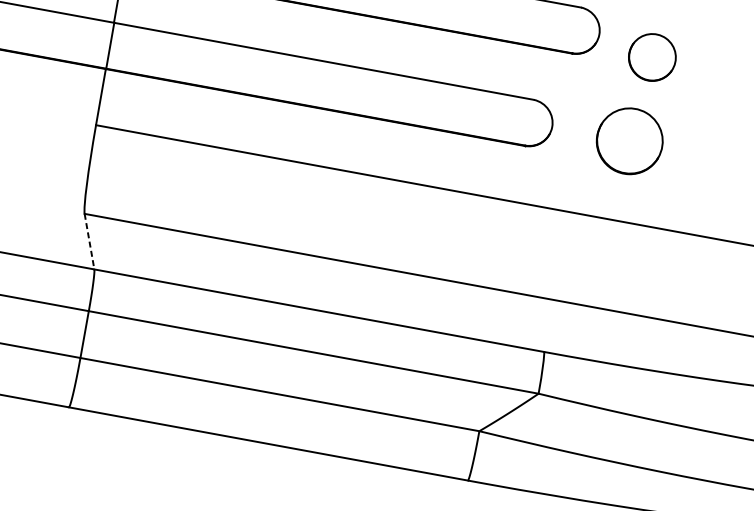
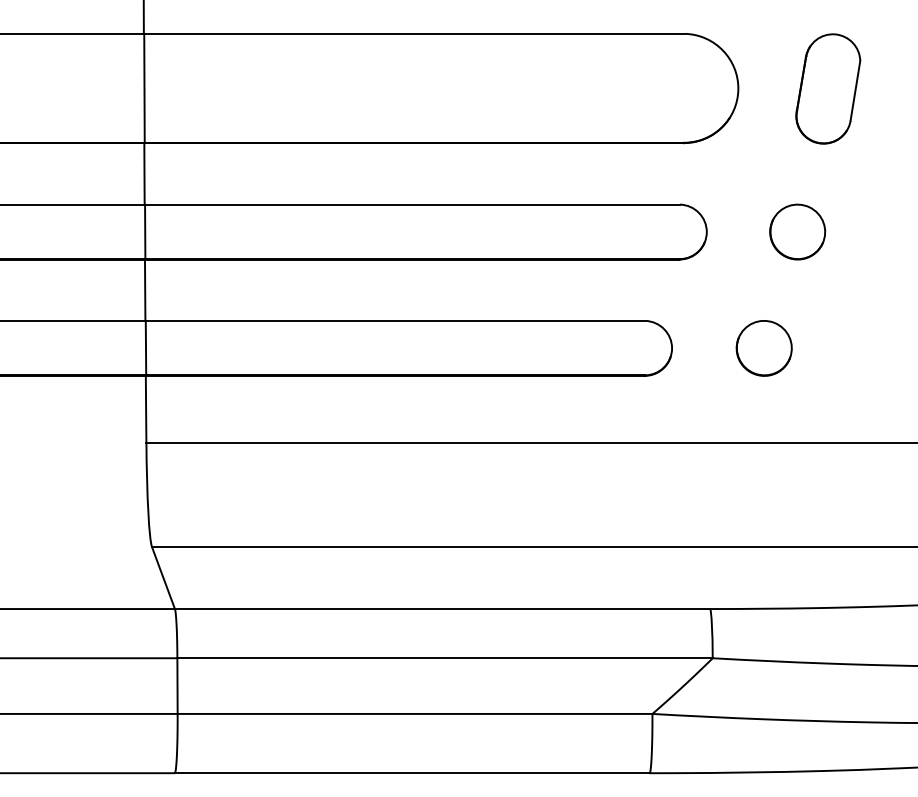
part: (652, 56) -> (797, 231), moved
part: (629, 141) -> (763, 348), size x0.71
line: (89, 242) -> (163, 578), dashed -> solid

